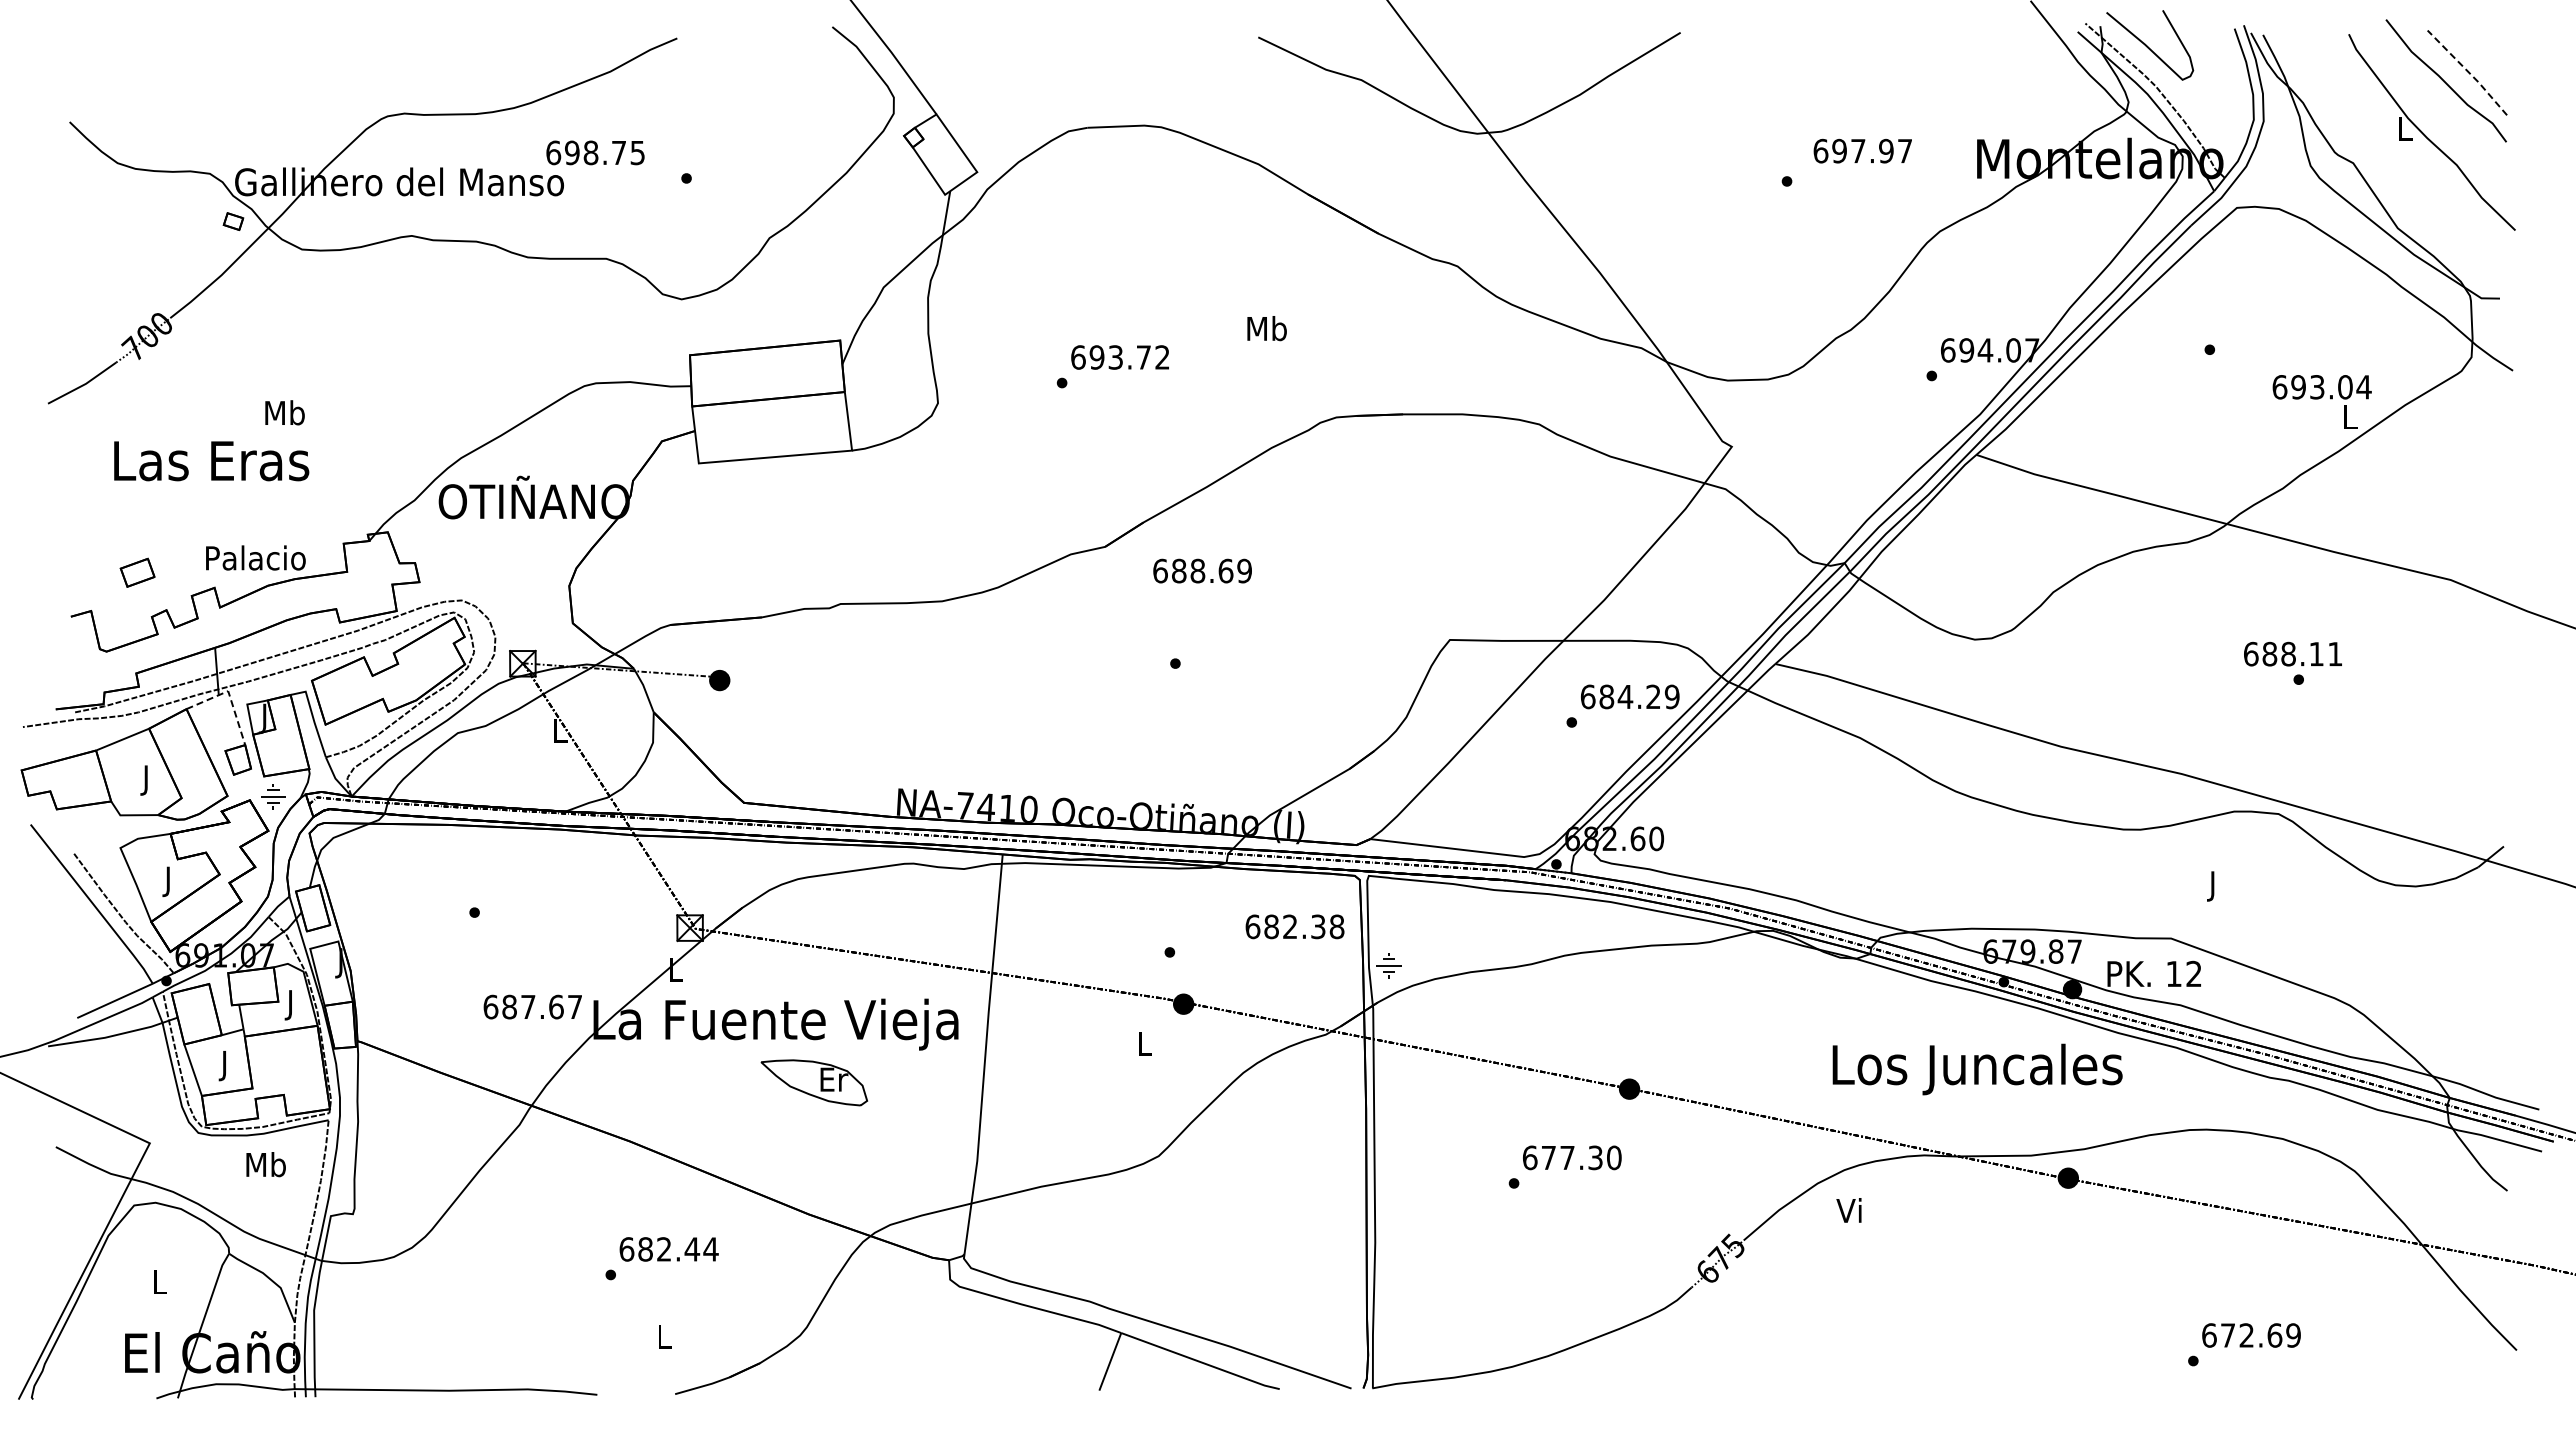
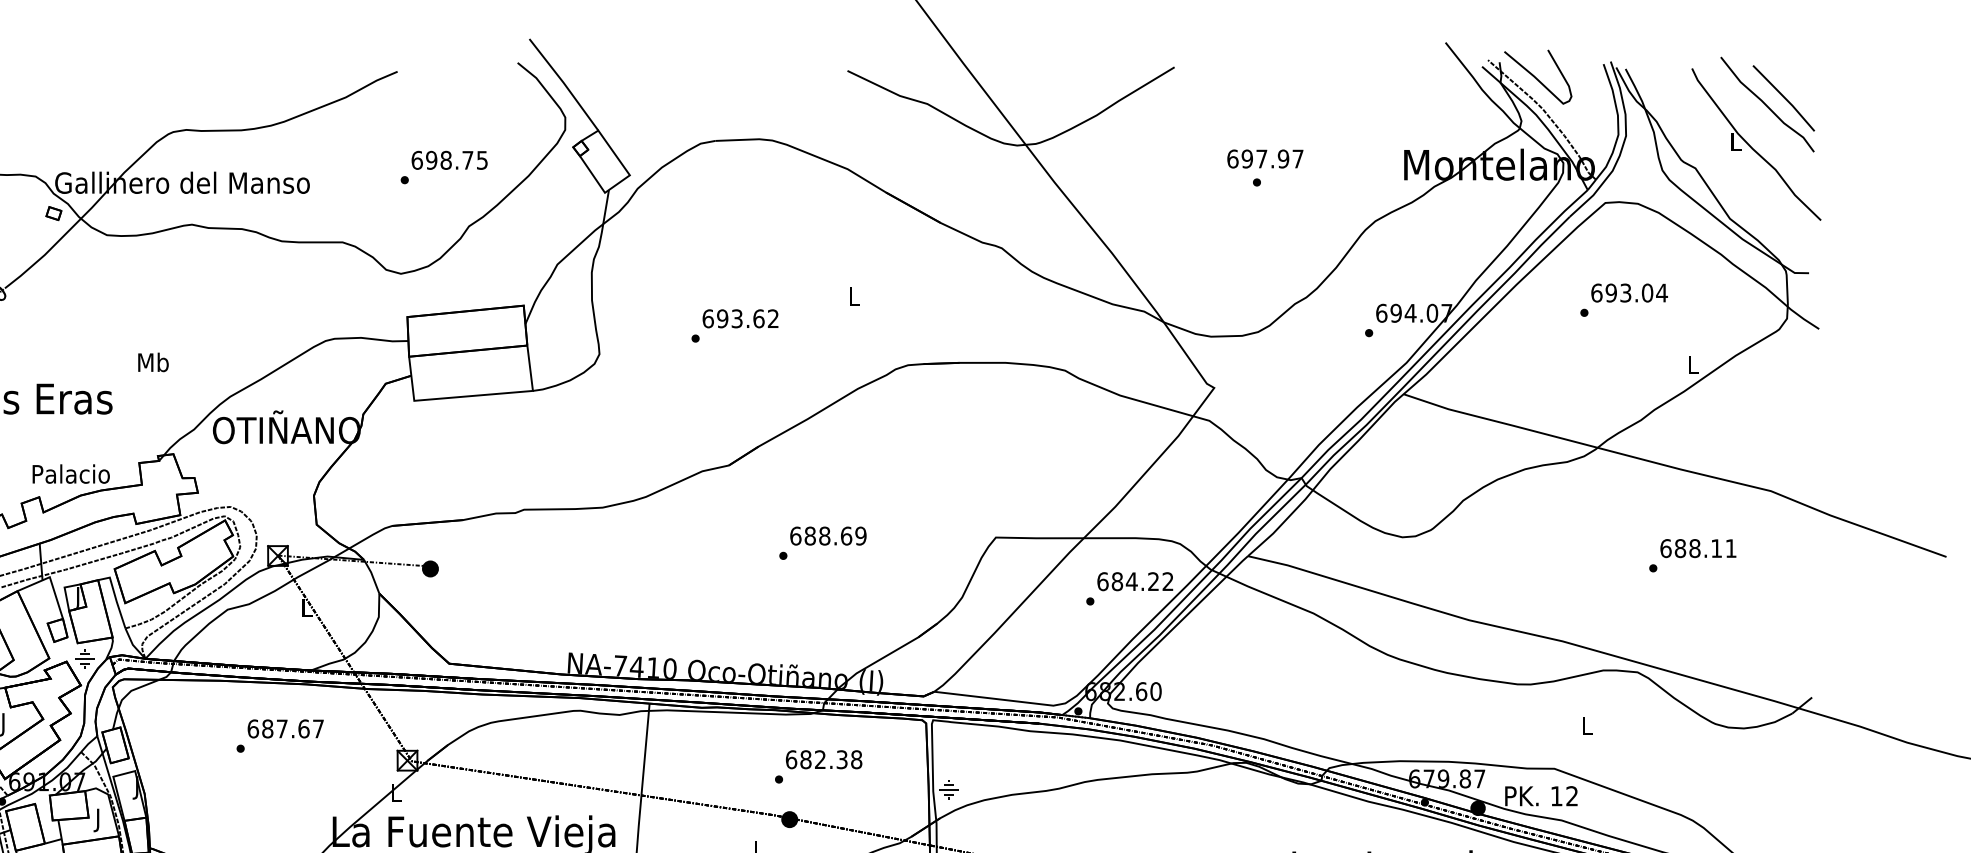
line: (2468, 72) -> (1784, 98), dashed -> solid
text: (1862, 150) -> (1265, 158), moved
text: (595, 152) -> (449, 160), moved
text: (1266, 328) -> (853, 296), Mb -> L
text: (1143, 357) -> (758, 318), 693.72 -> 693.62
text: (2321, 387) -> (1629, 293), moved
text: (284, 412) -> (153, 362), moved
text: (1202, 570) -> (828, 535), moved
text: (2292, 653) -> (1697, 548), moved
line: (229, 695) -> (50, 580), dashed -> solid
text: (1671, 696) -> (1167, 581), 684.29 -> 684.22
text: (2213, 886) -> (1587, 728), J -> L
text: (1294, 926) -> (823, 759), moved
text: (532, 1006) -> (285, 728), moved

